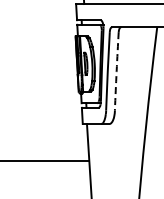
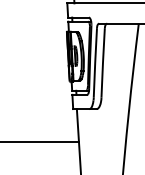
arc: (116, 71) -> (102, 62), dashed -> solid

